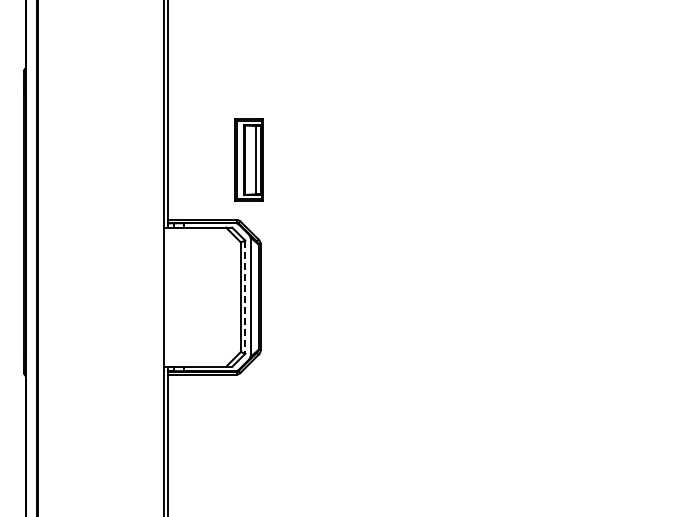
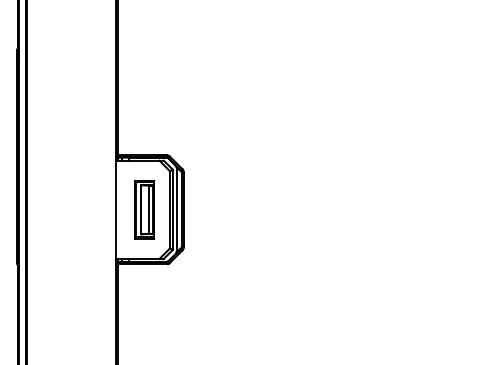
part: (248, 160) -> (144, 210), moved
line: (245, 297) -> (173, 210), dashed -> solid

